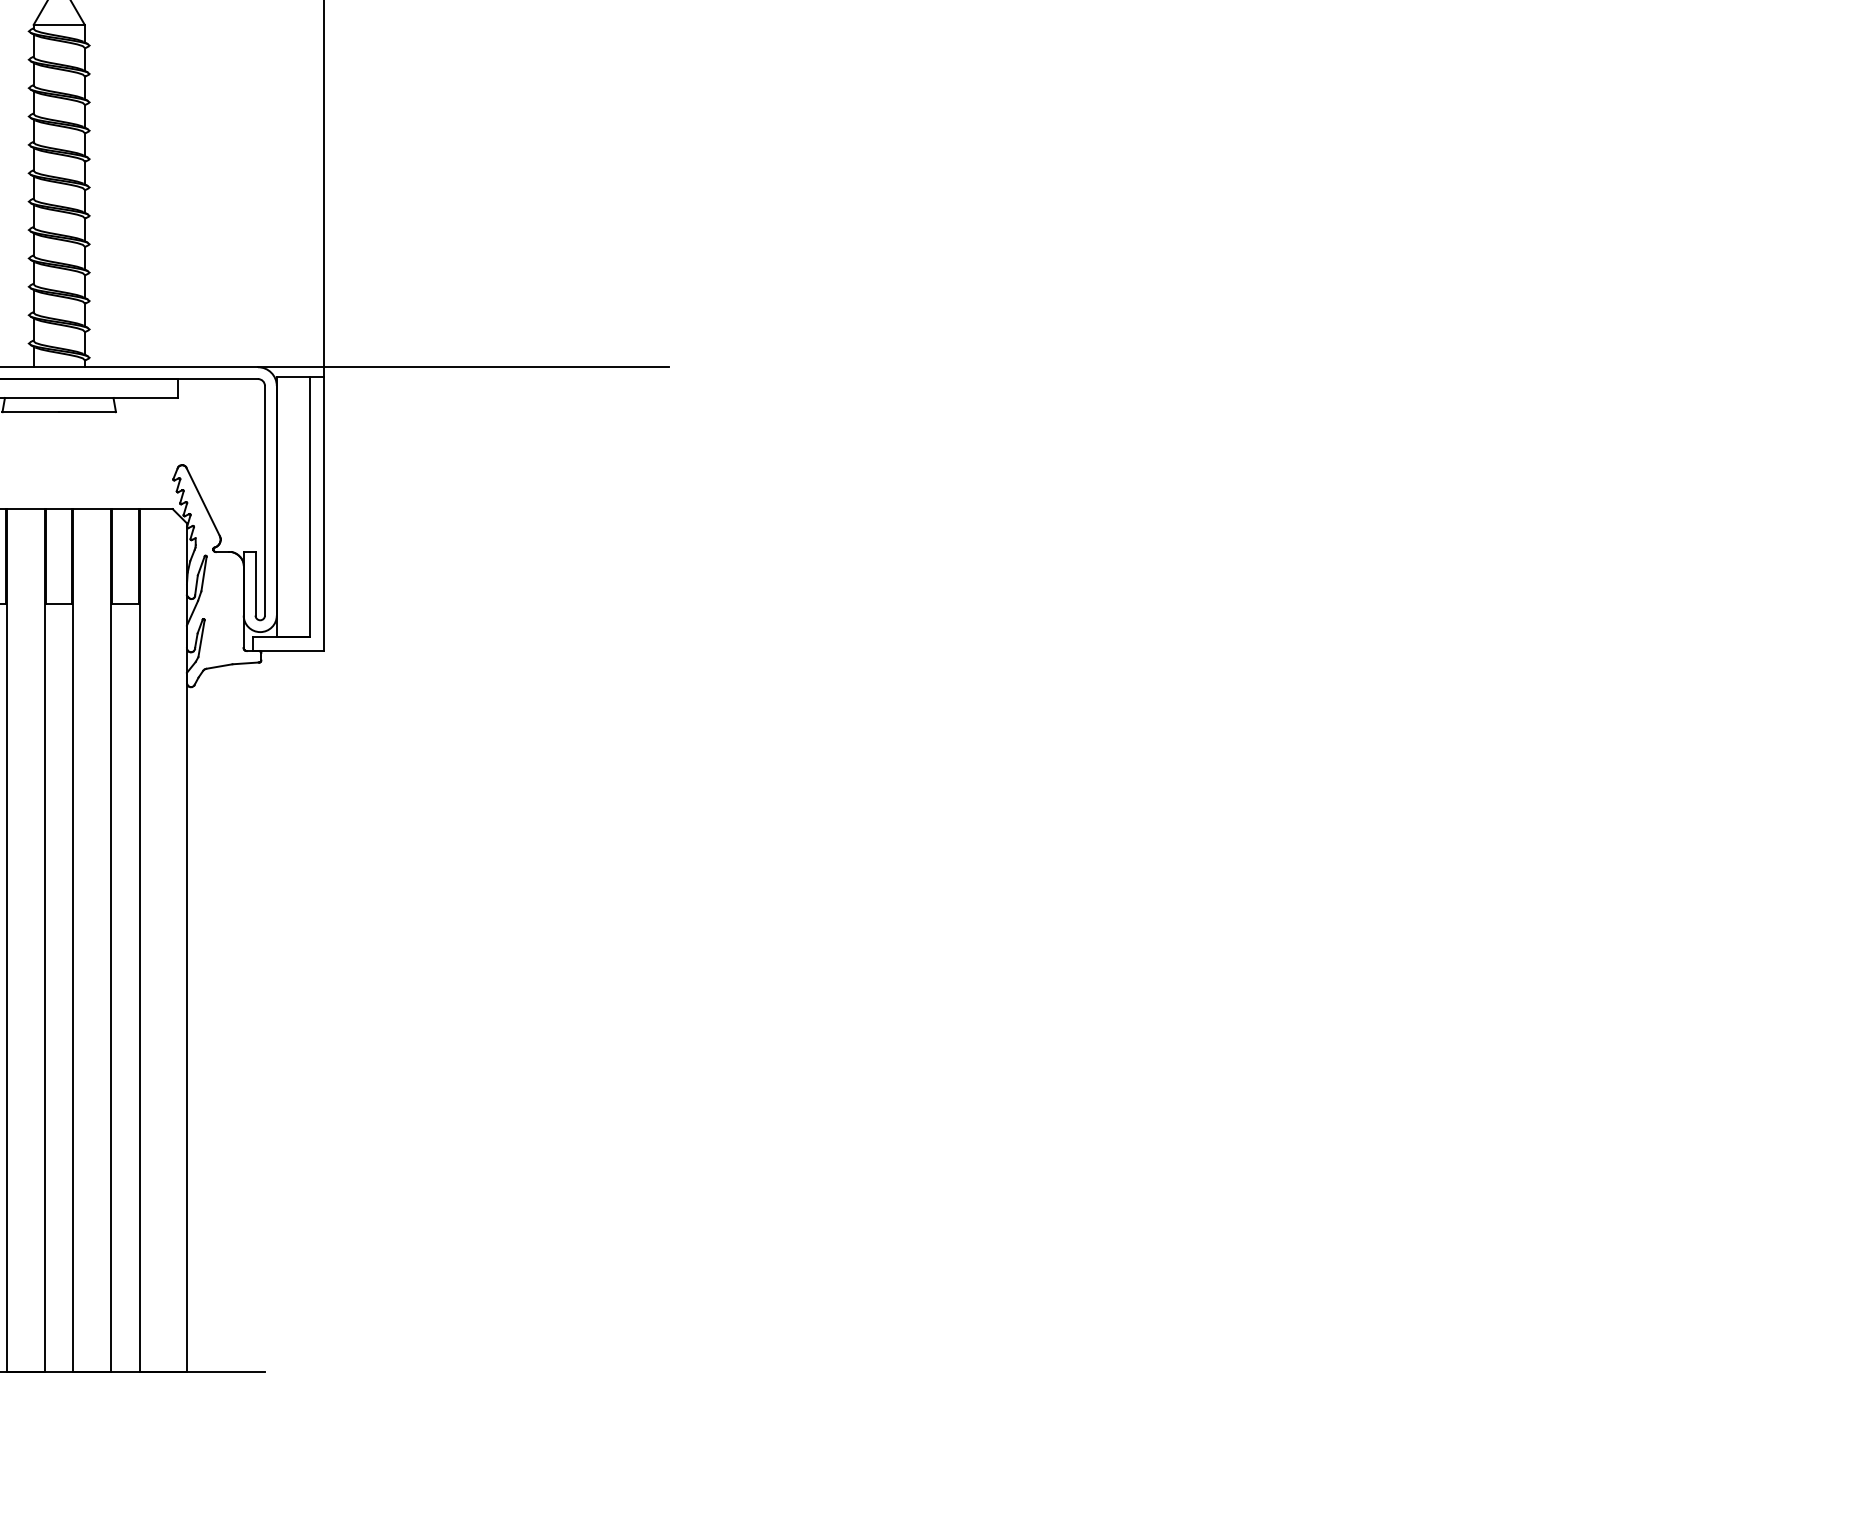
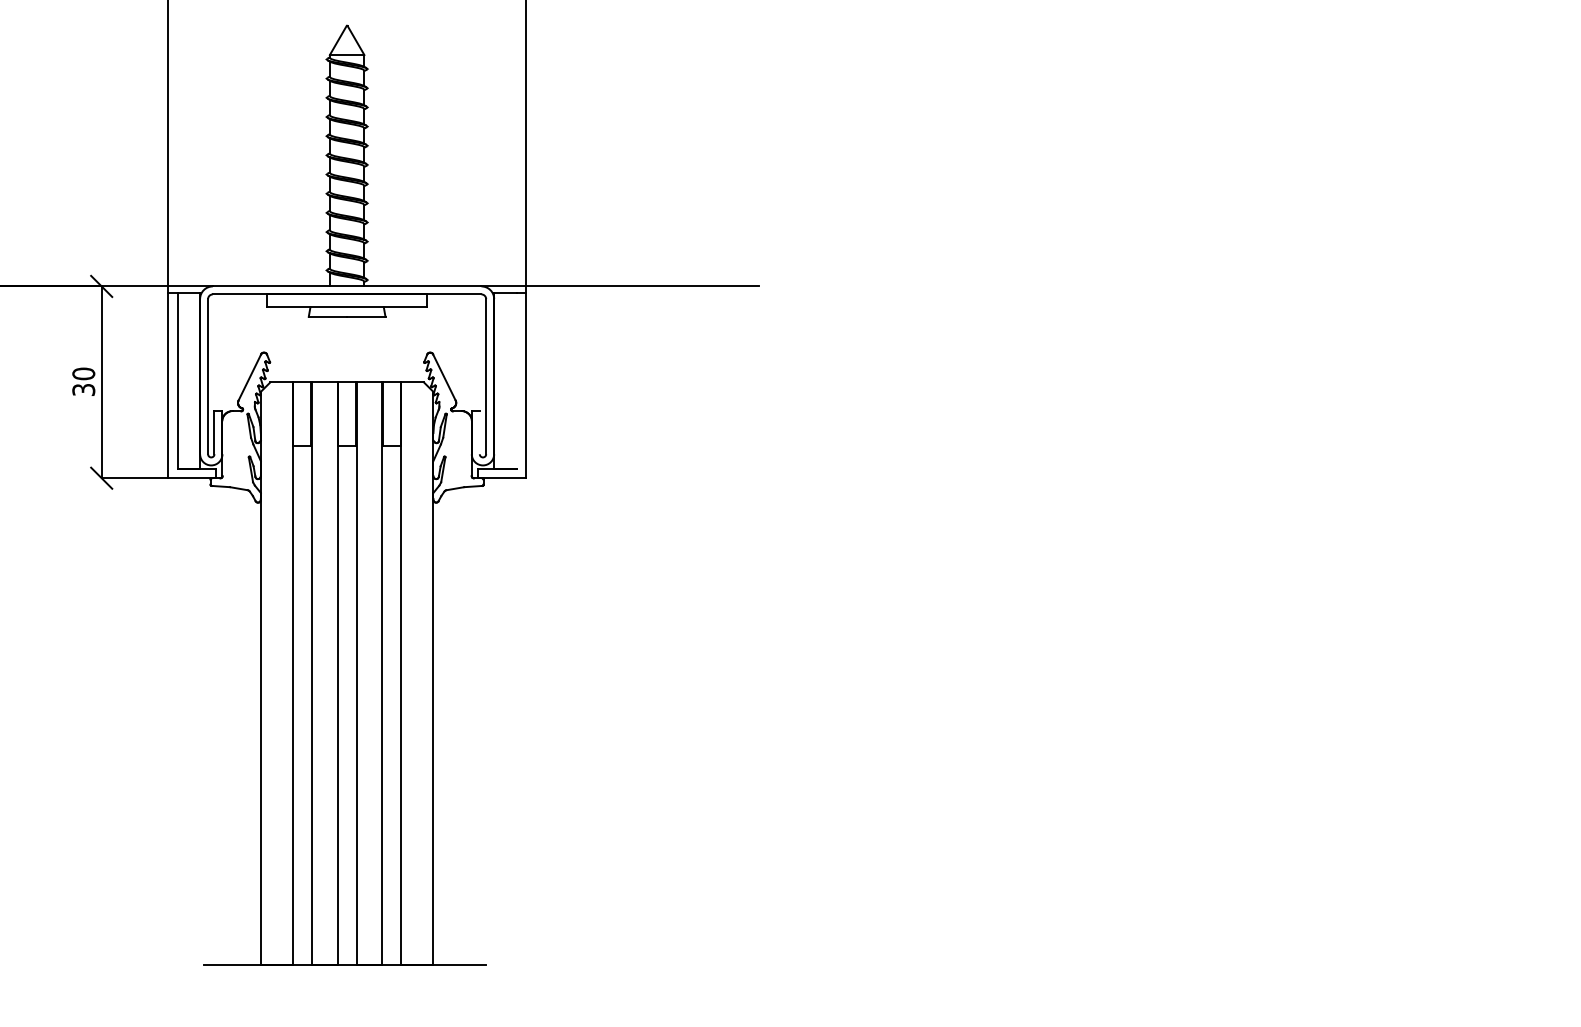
line: (309, 506) -> (516, 380), removed
line: (255, 583) -> (479, 432), removed

